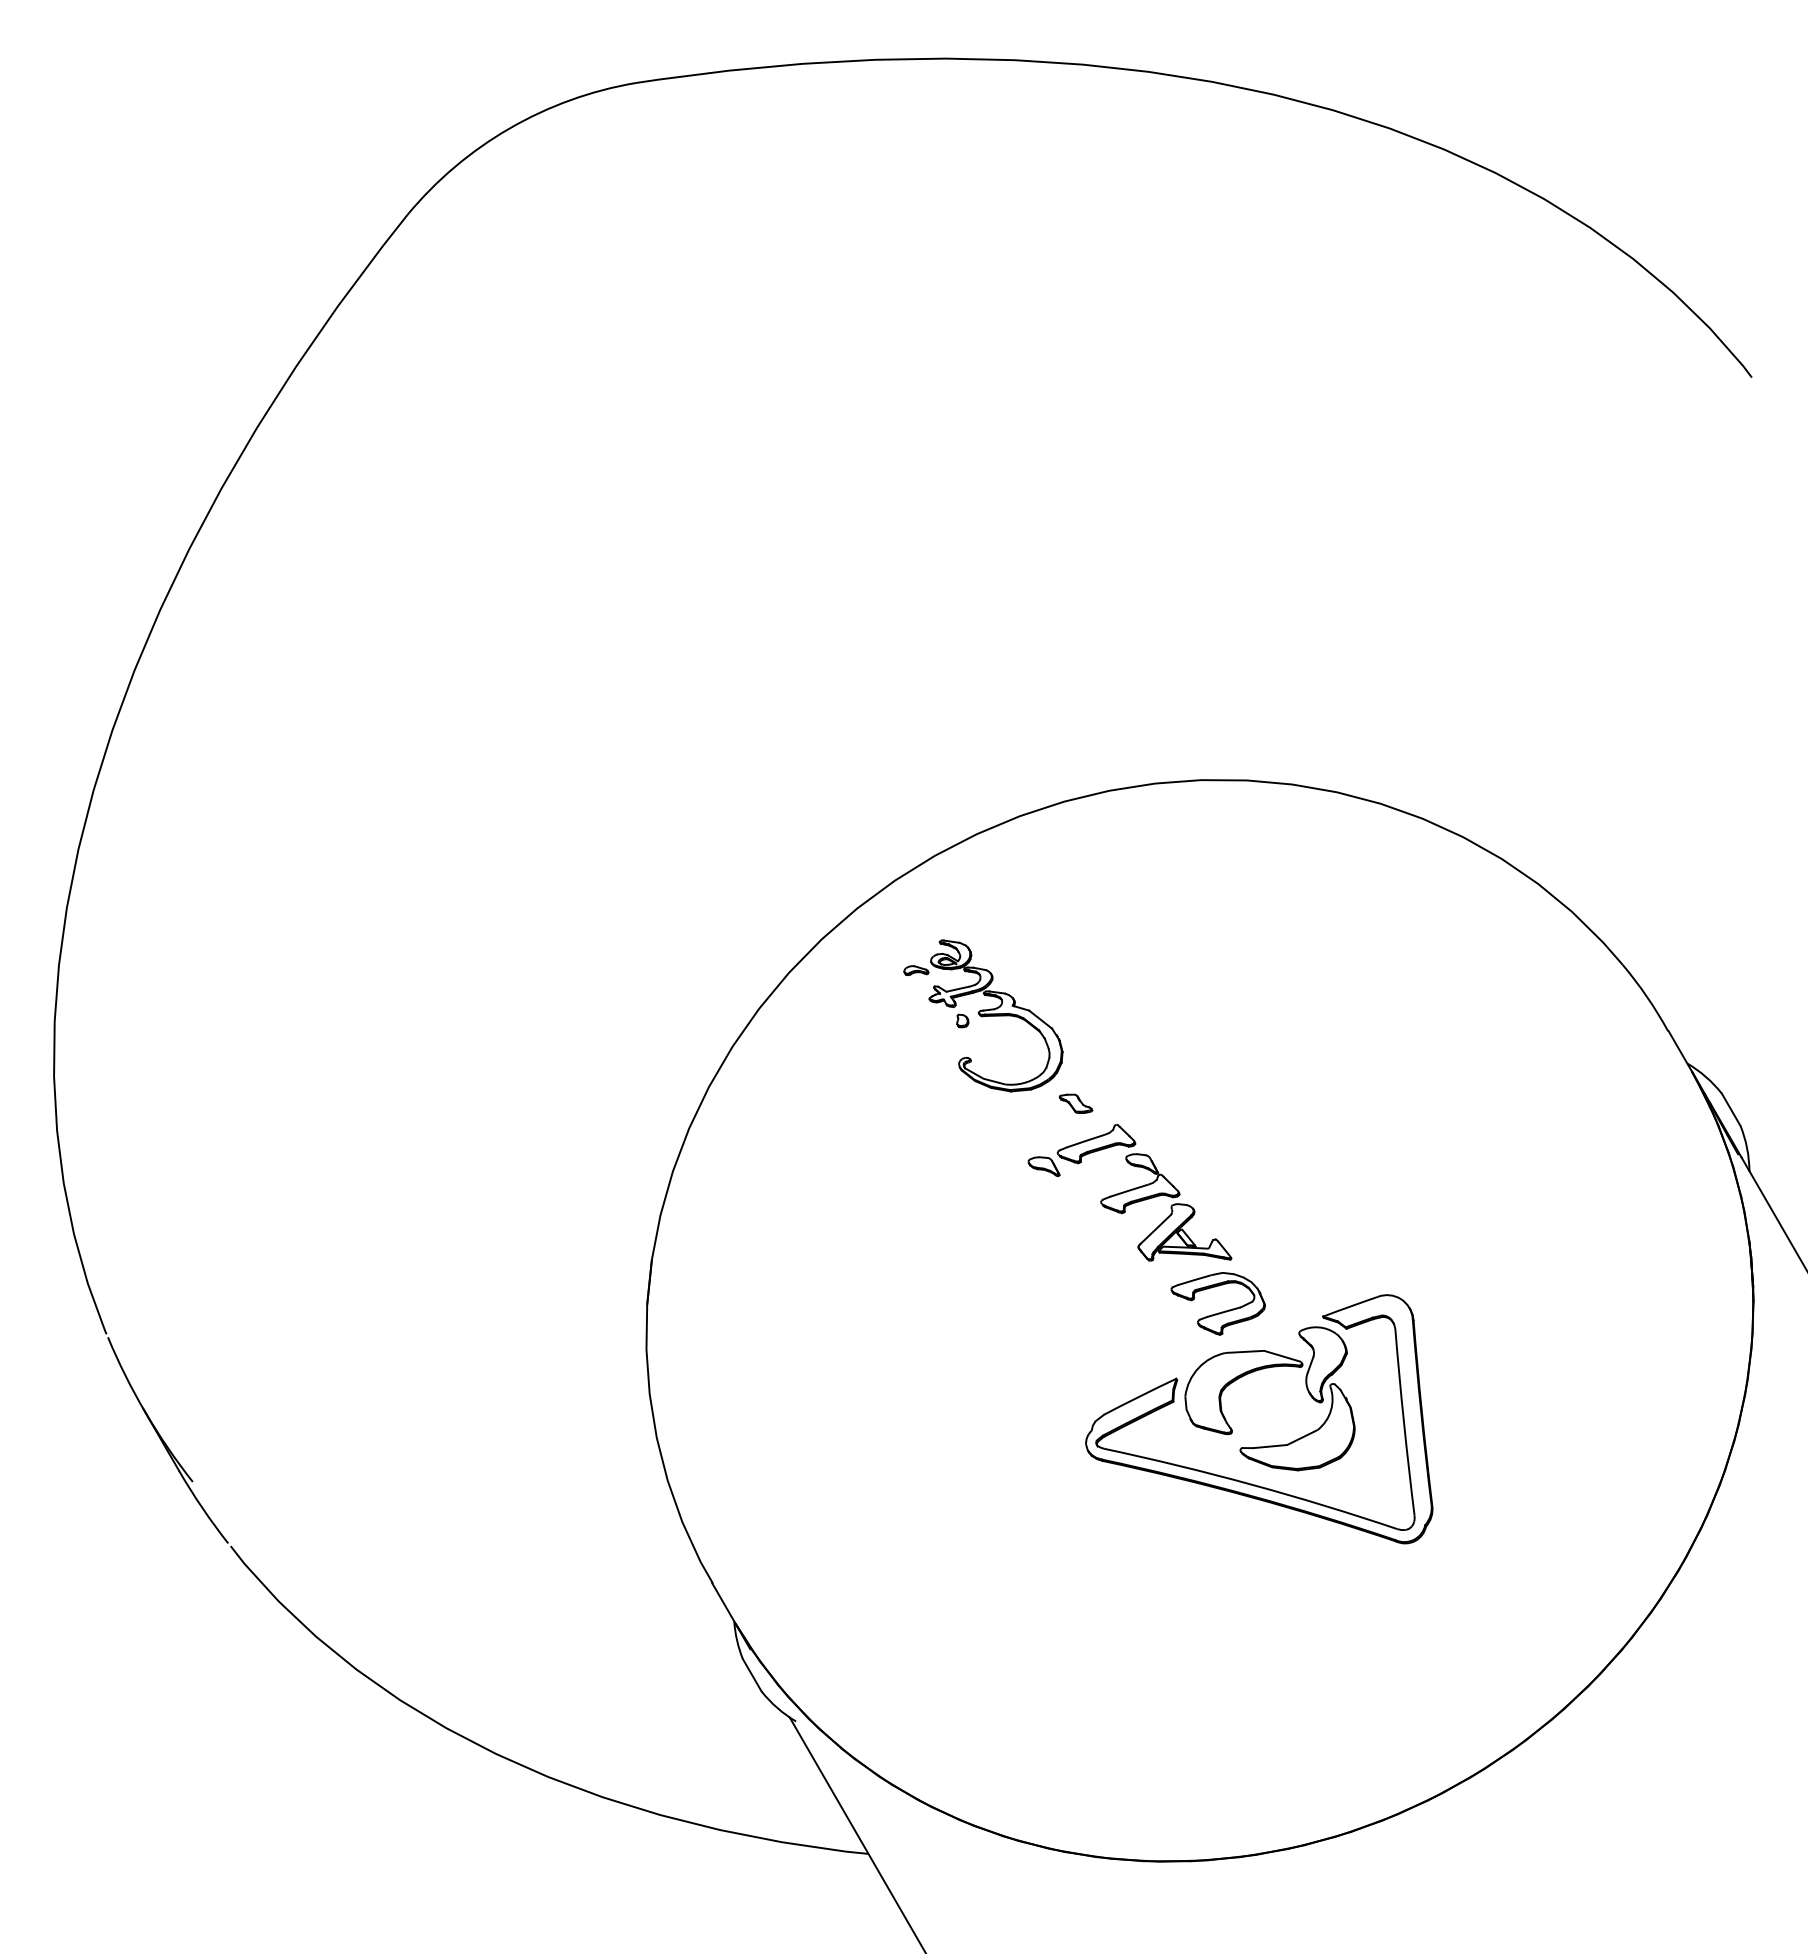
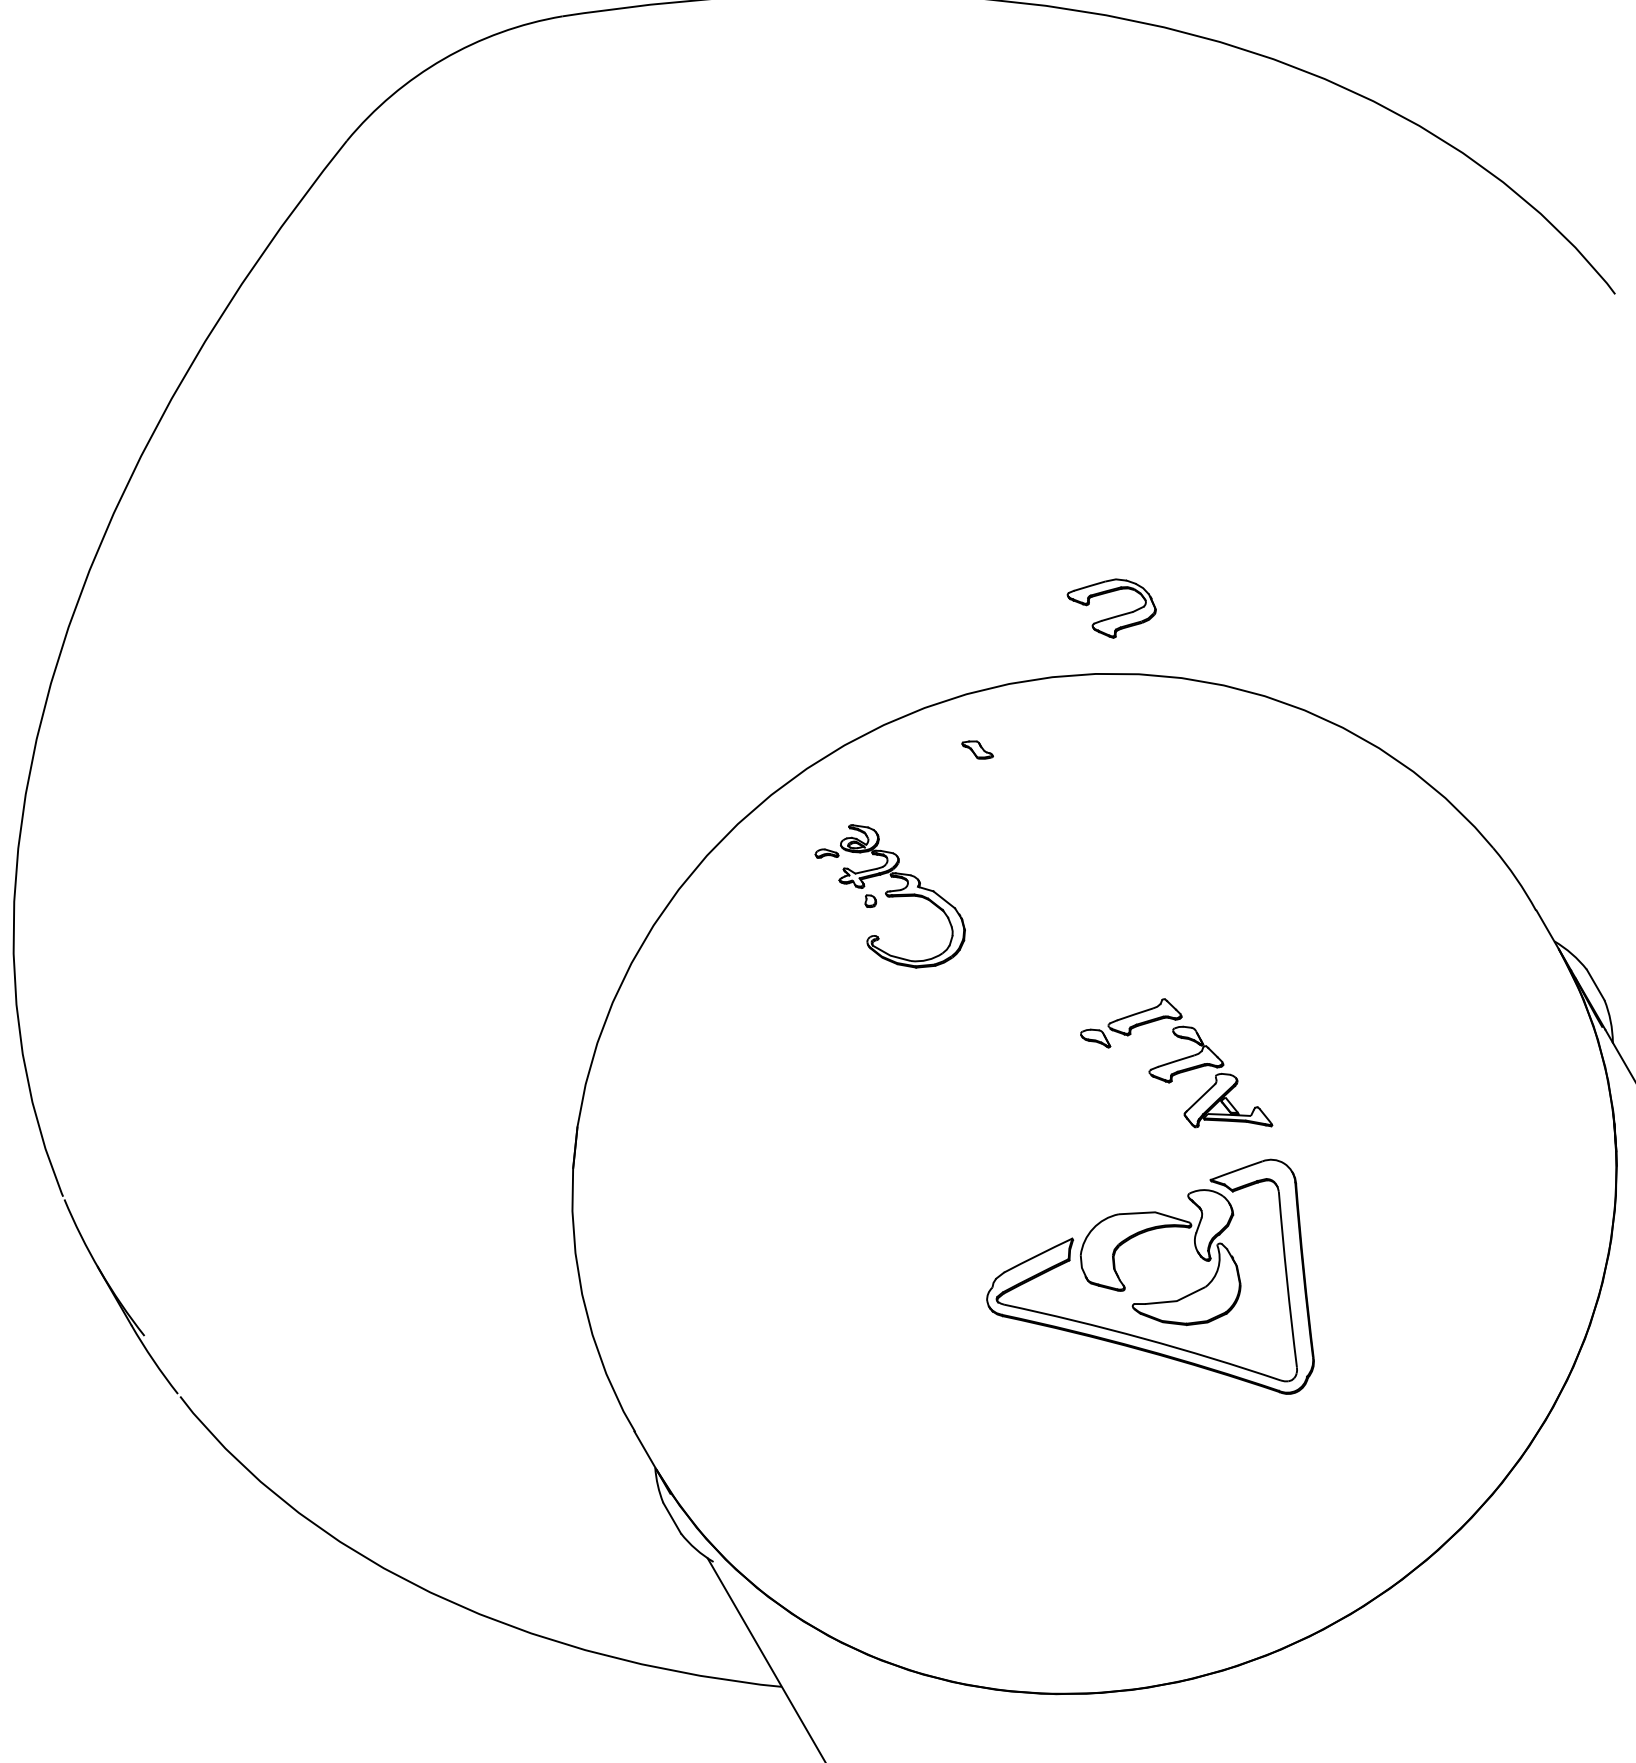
part: (1075, 1103) -> (977, 749), moved
part: (1129, 1192) -> (1176, 1062), moved
part: (1221, 1311) -> (1114, 615), moved

